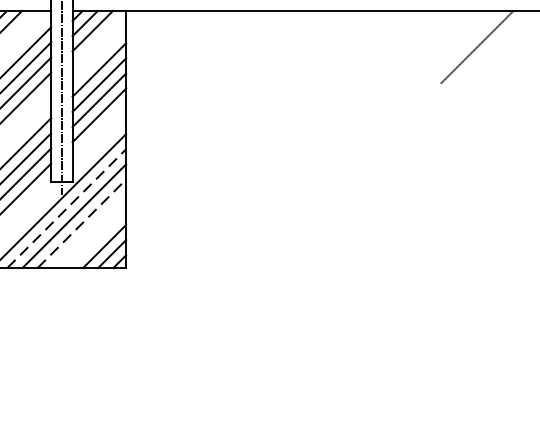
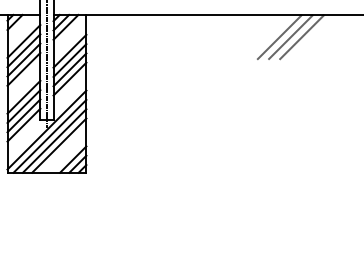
line: (440, 45) -> (279, 36), added
line: (458, 45) -> (290, 36), added
line: (67, 208) -> (50, 136), dashed -> solid
line: (82, 223) -> (59, 145), dashed -> solid

